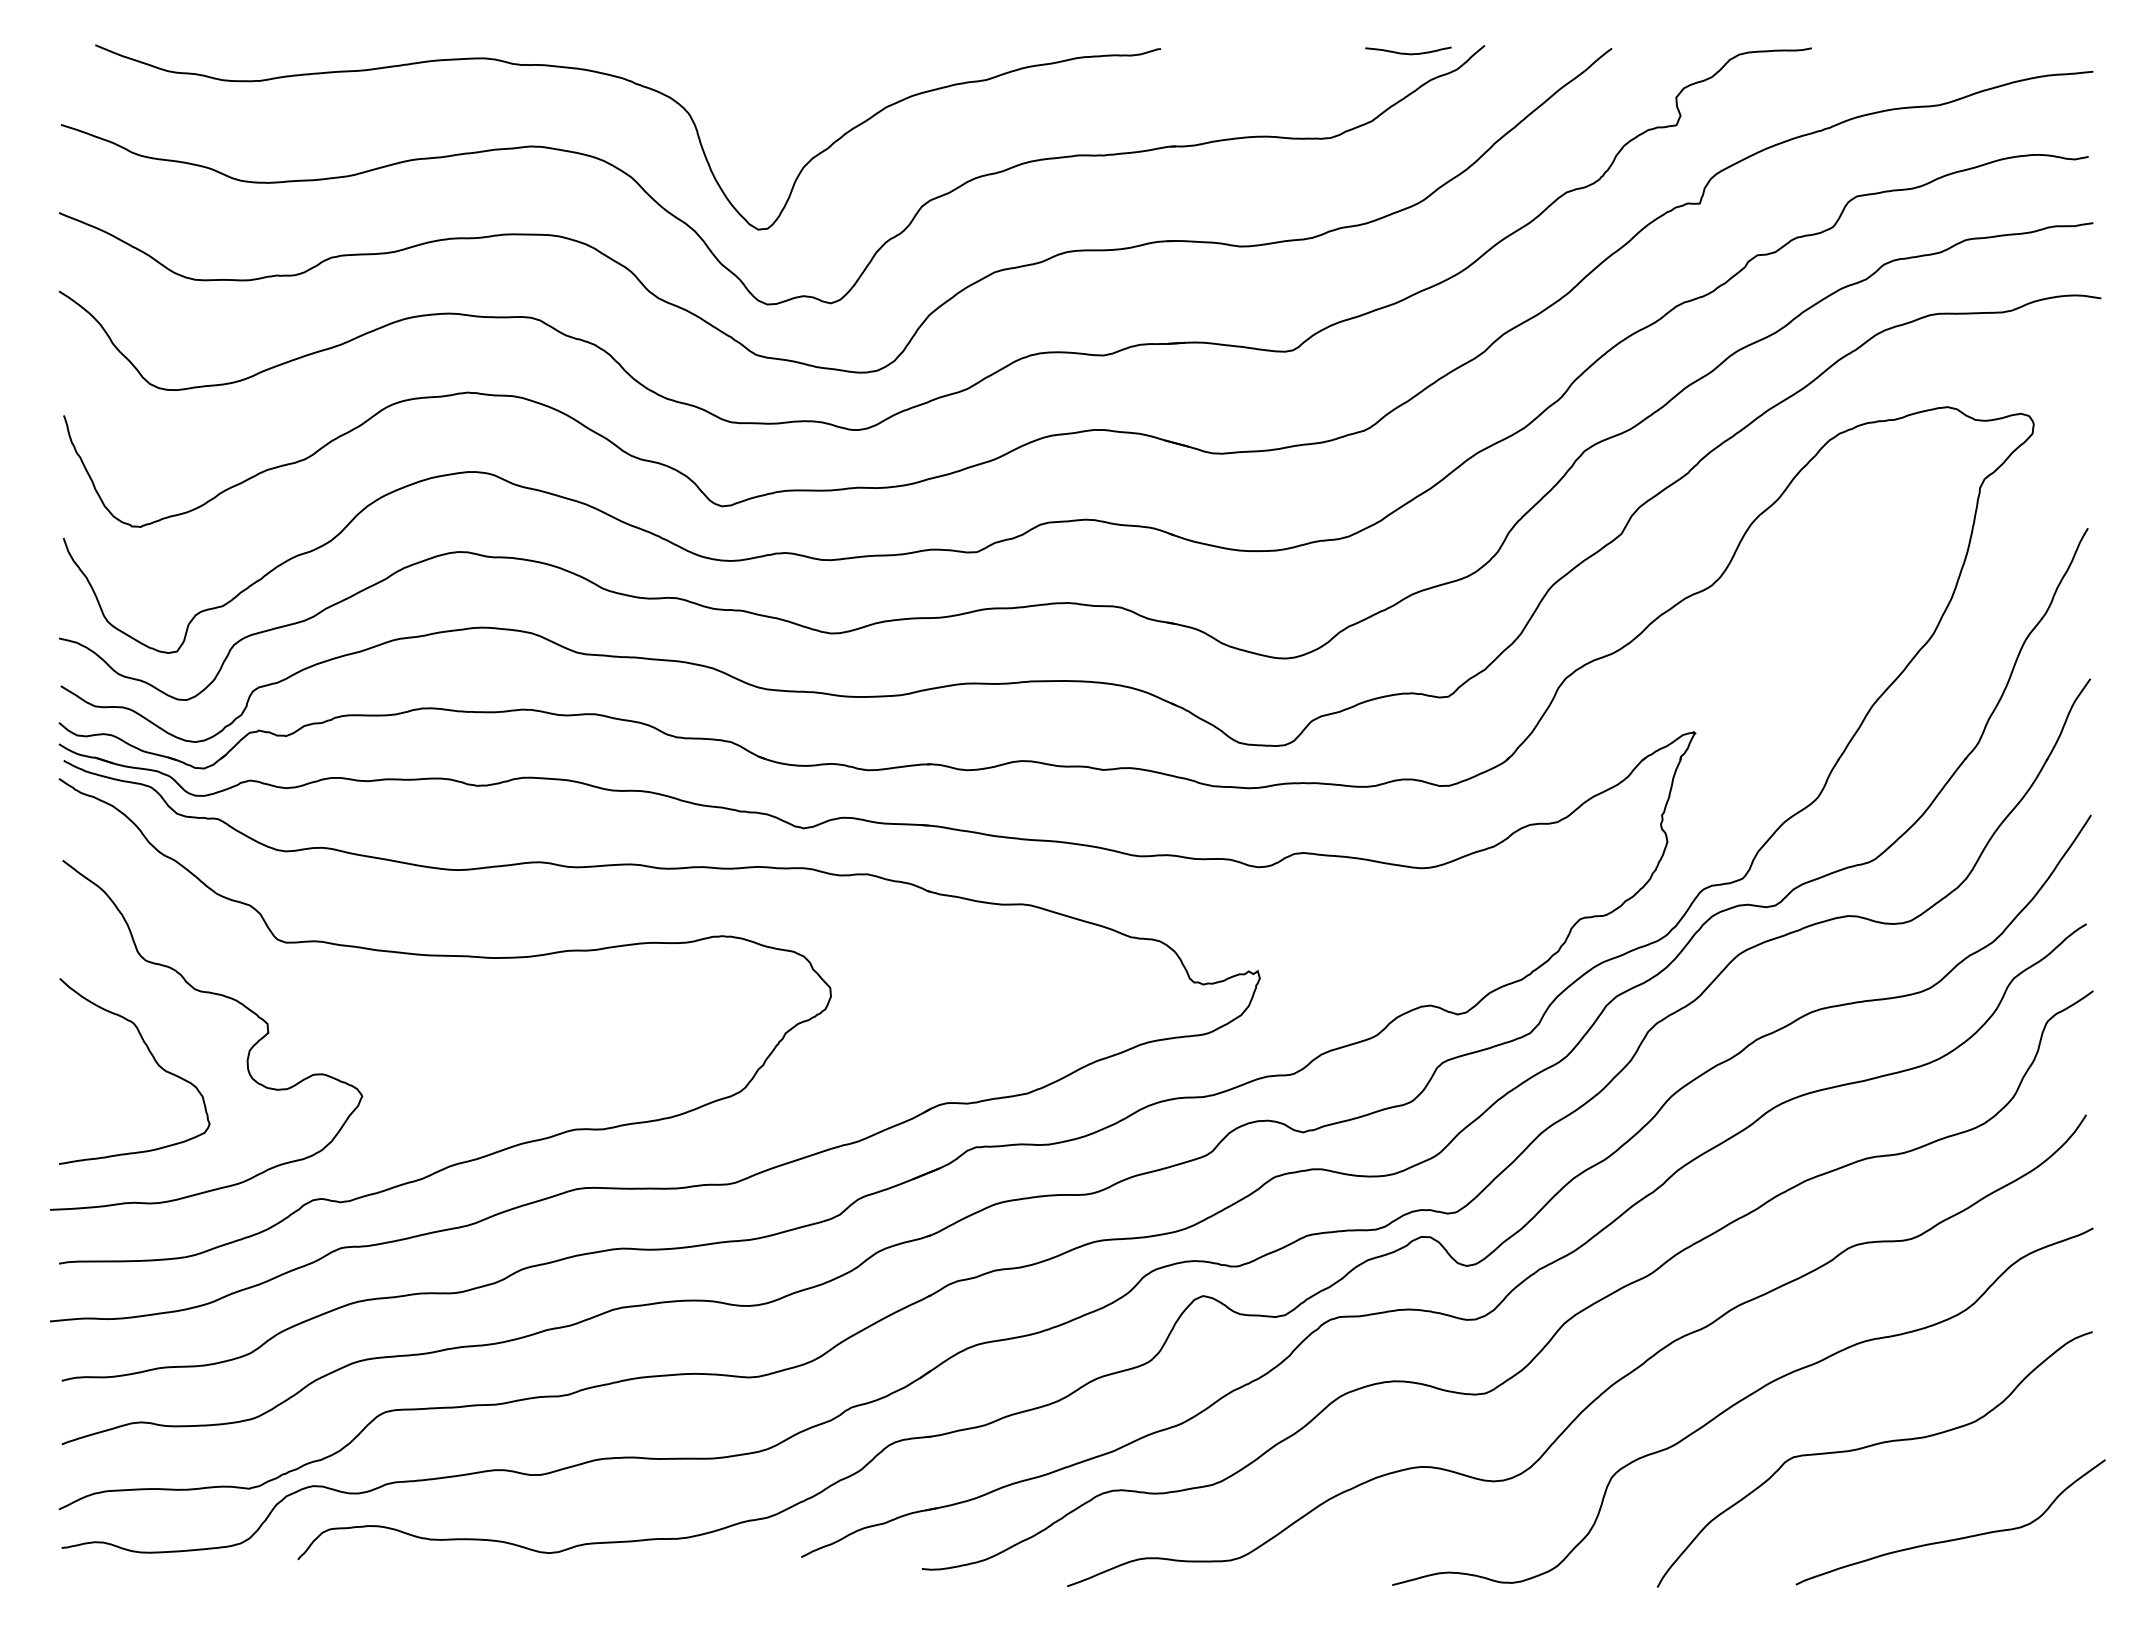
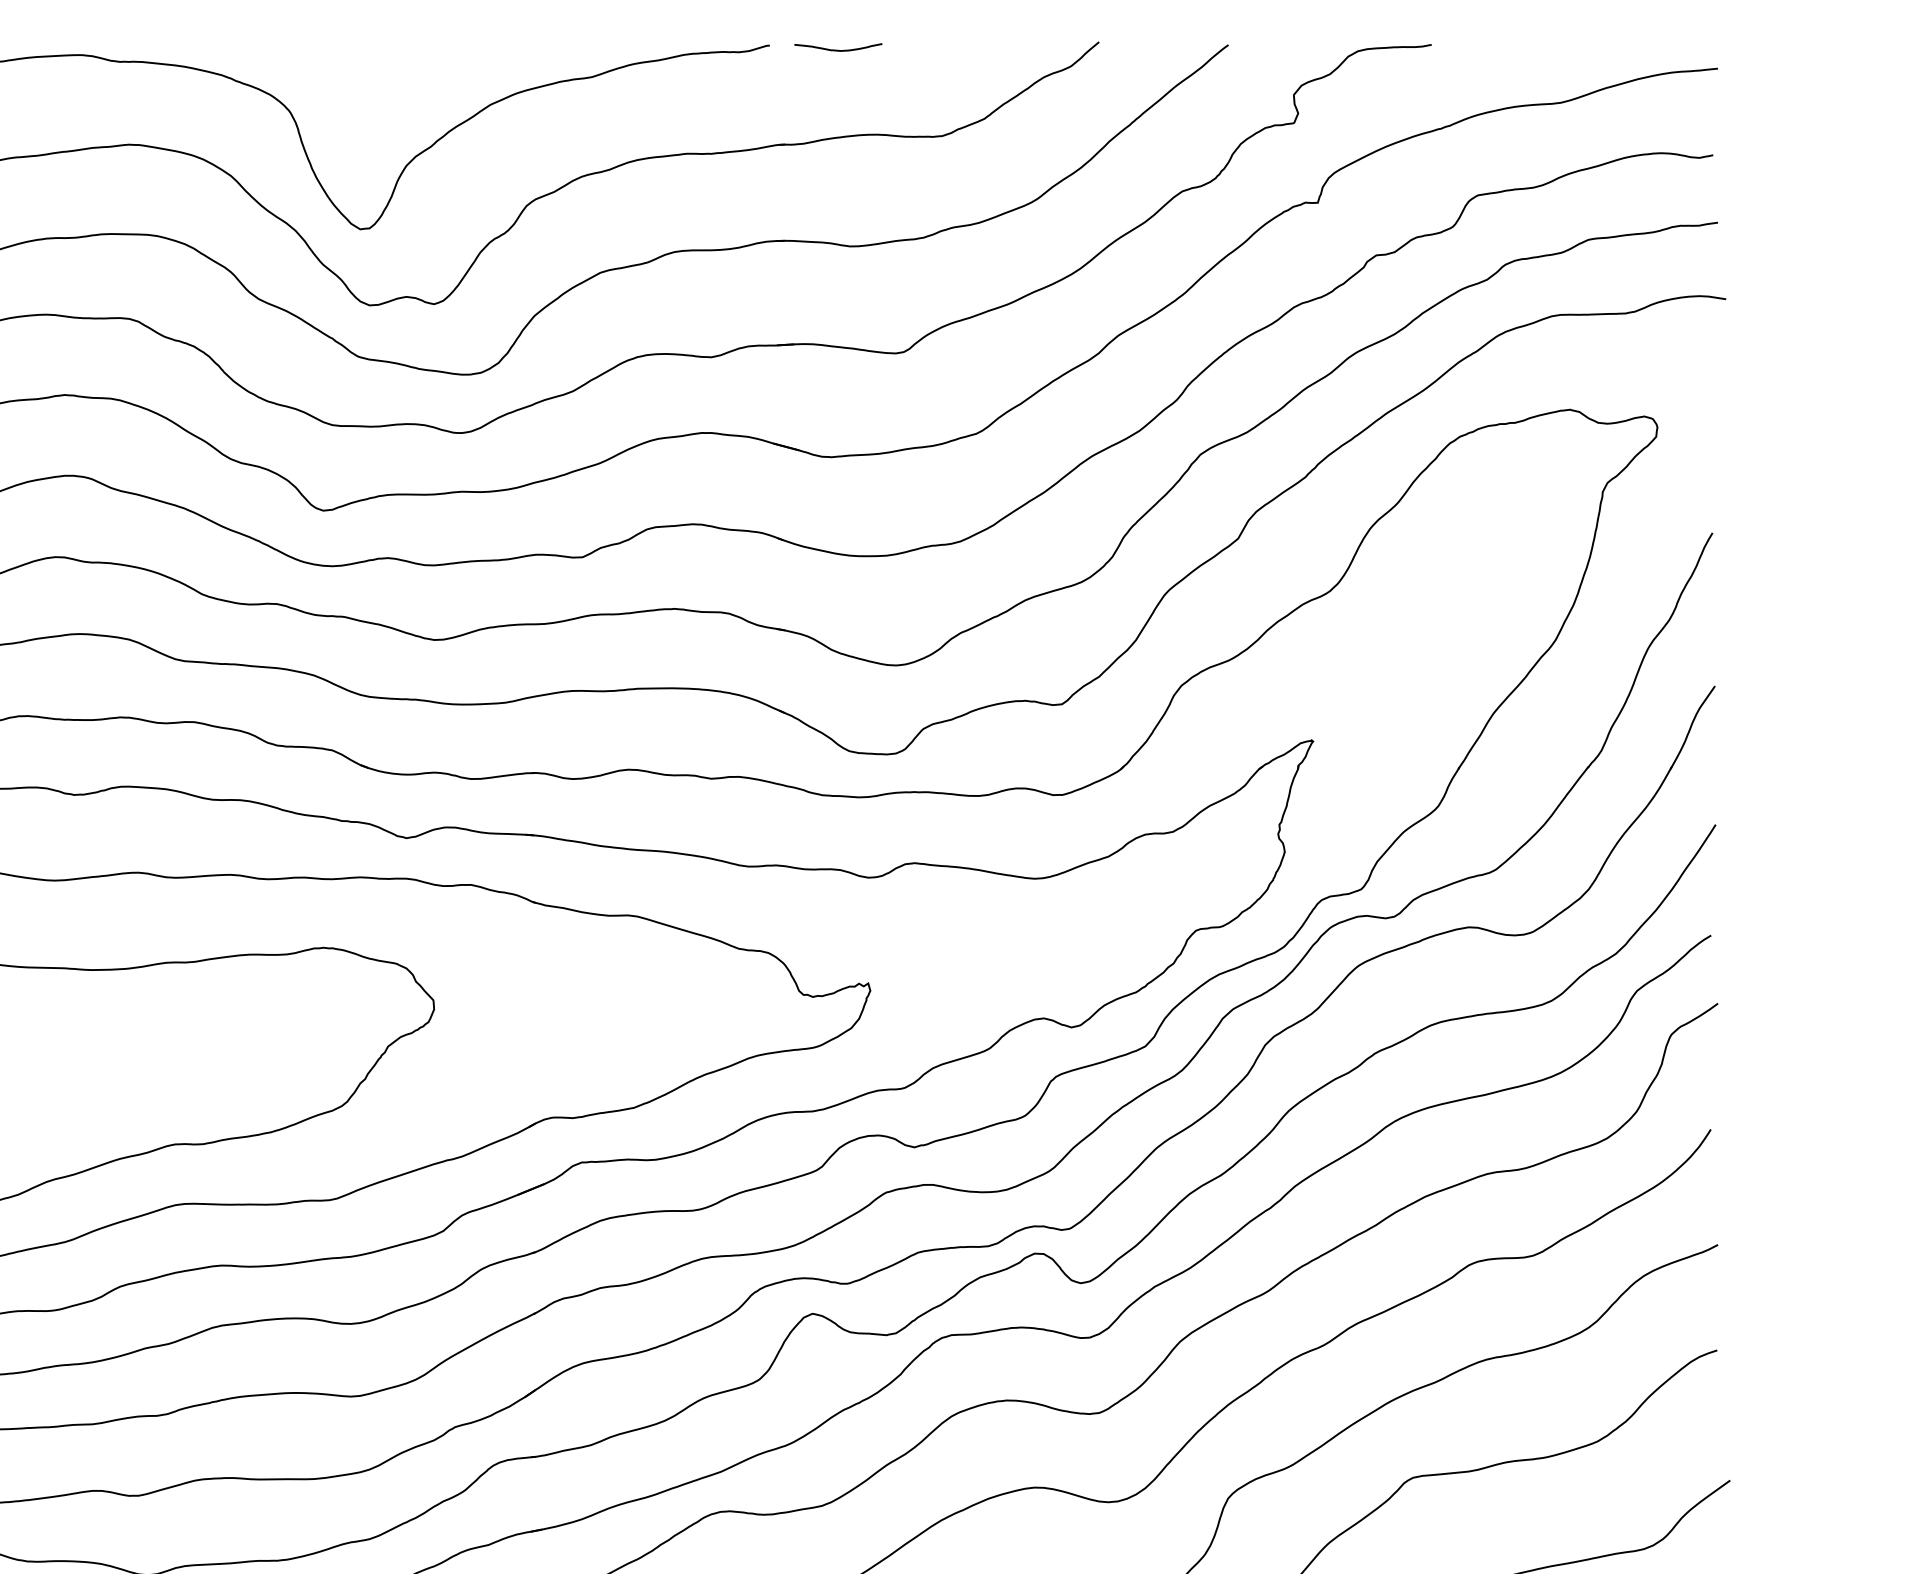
curve: (1408, 53) -> (838, 50), moved

